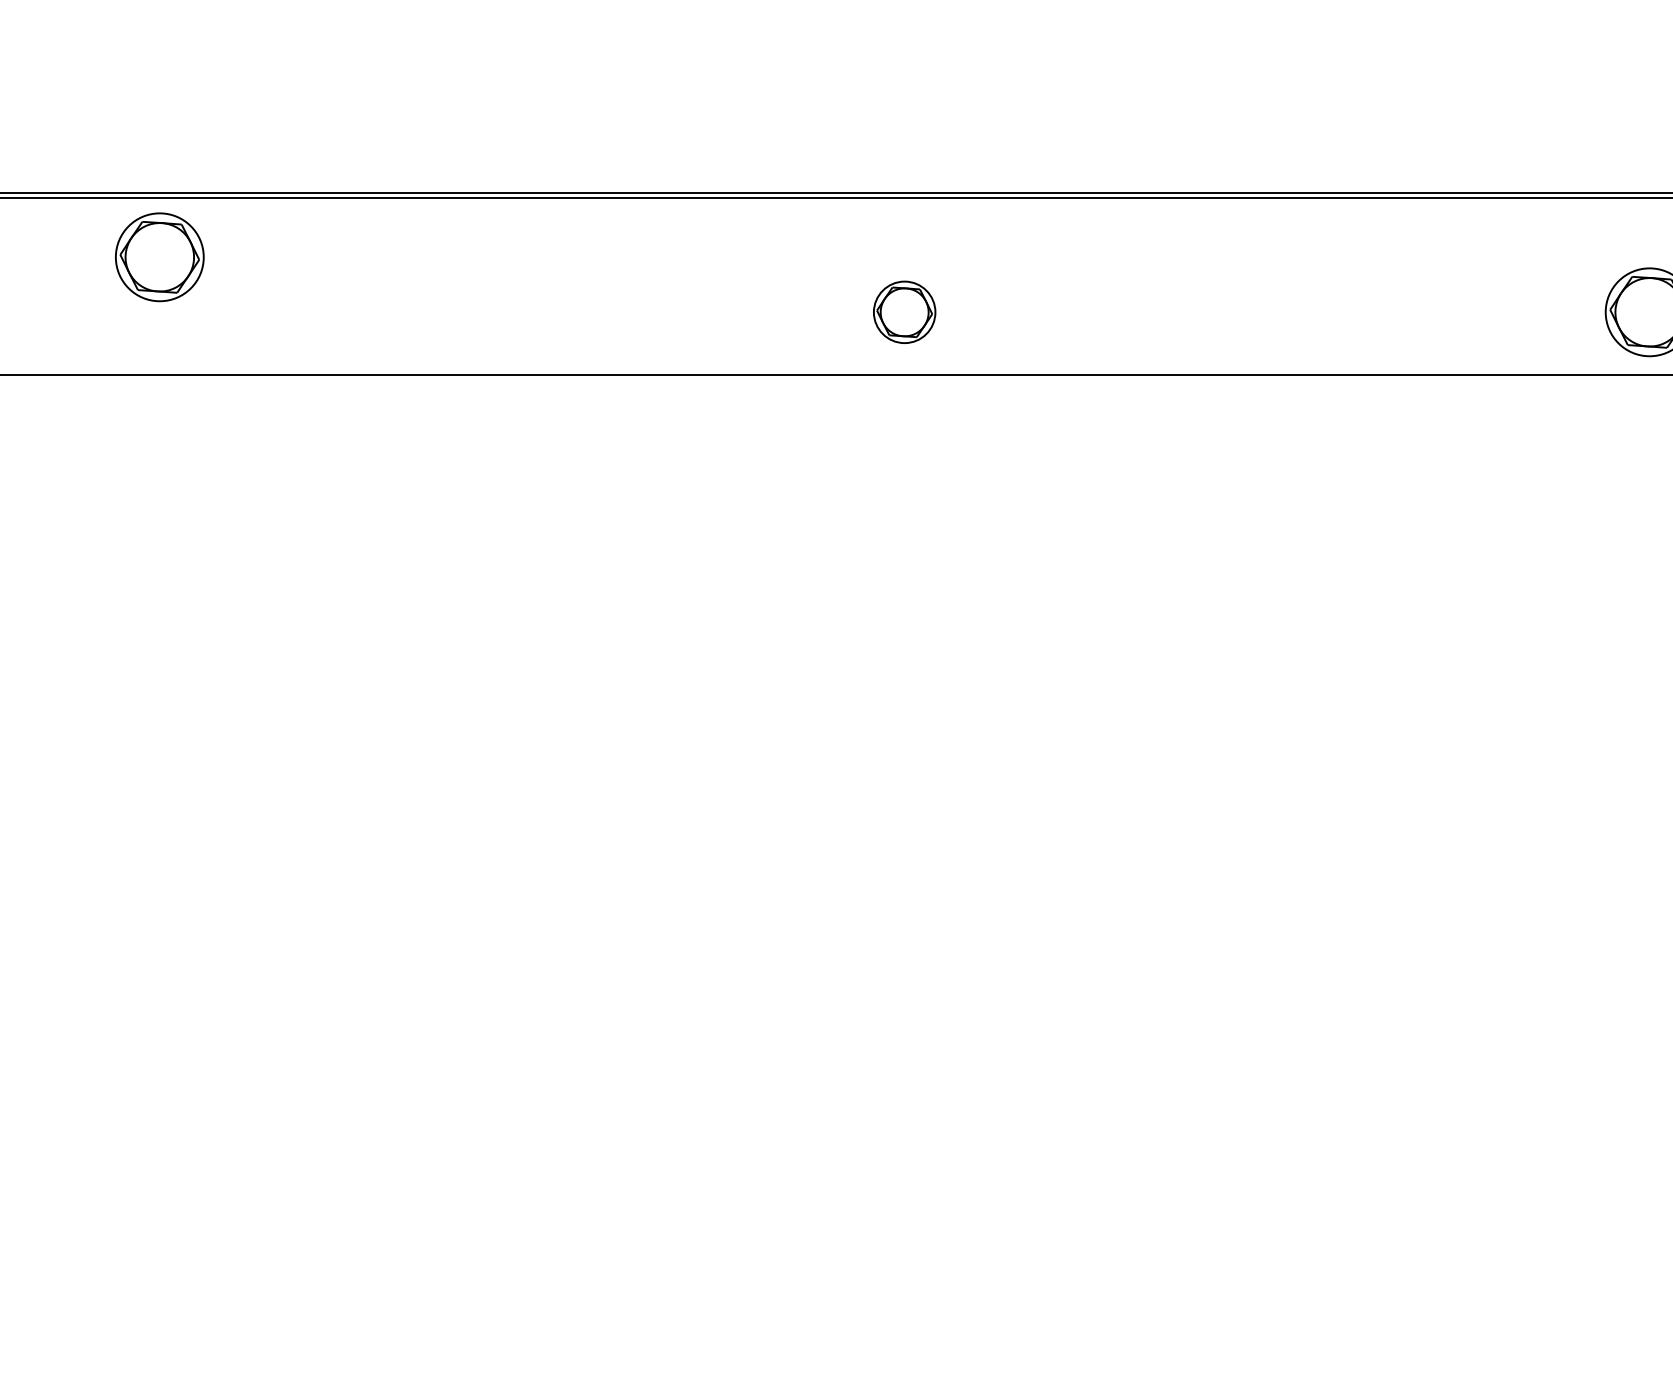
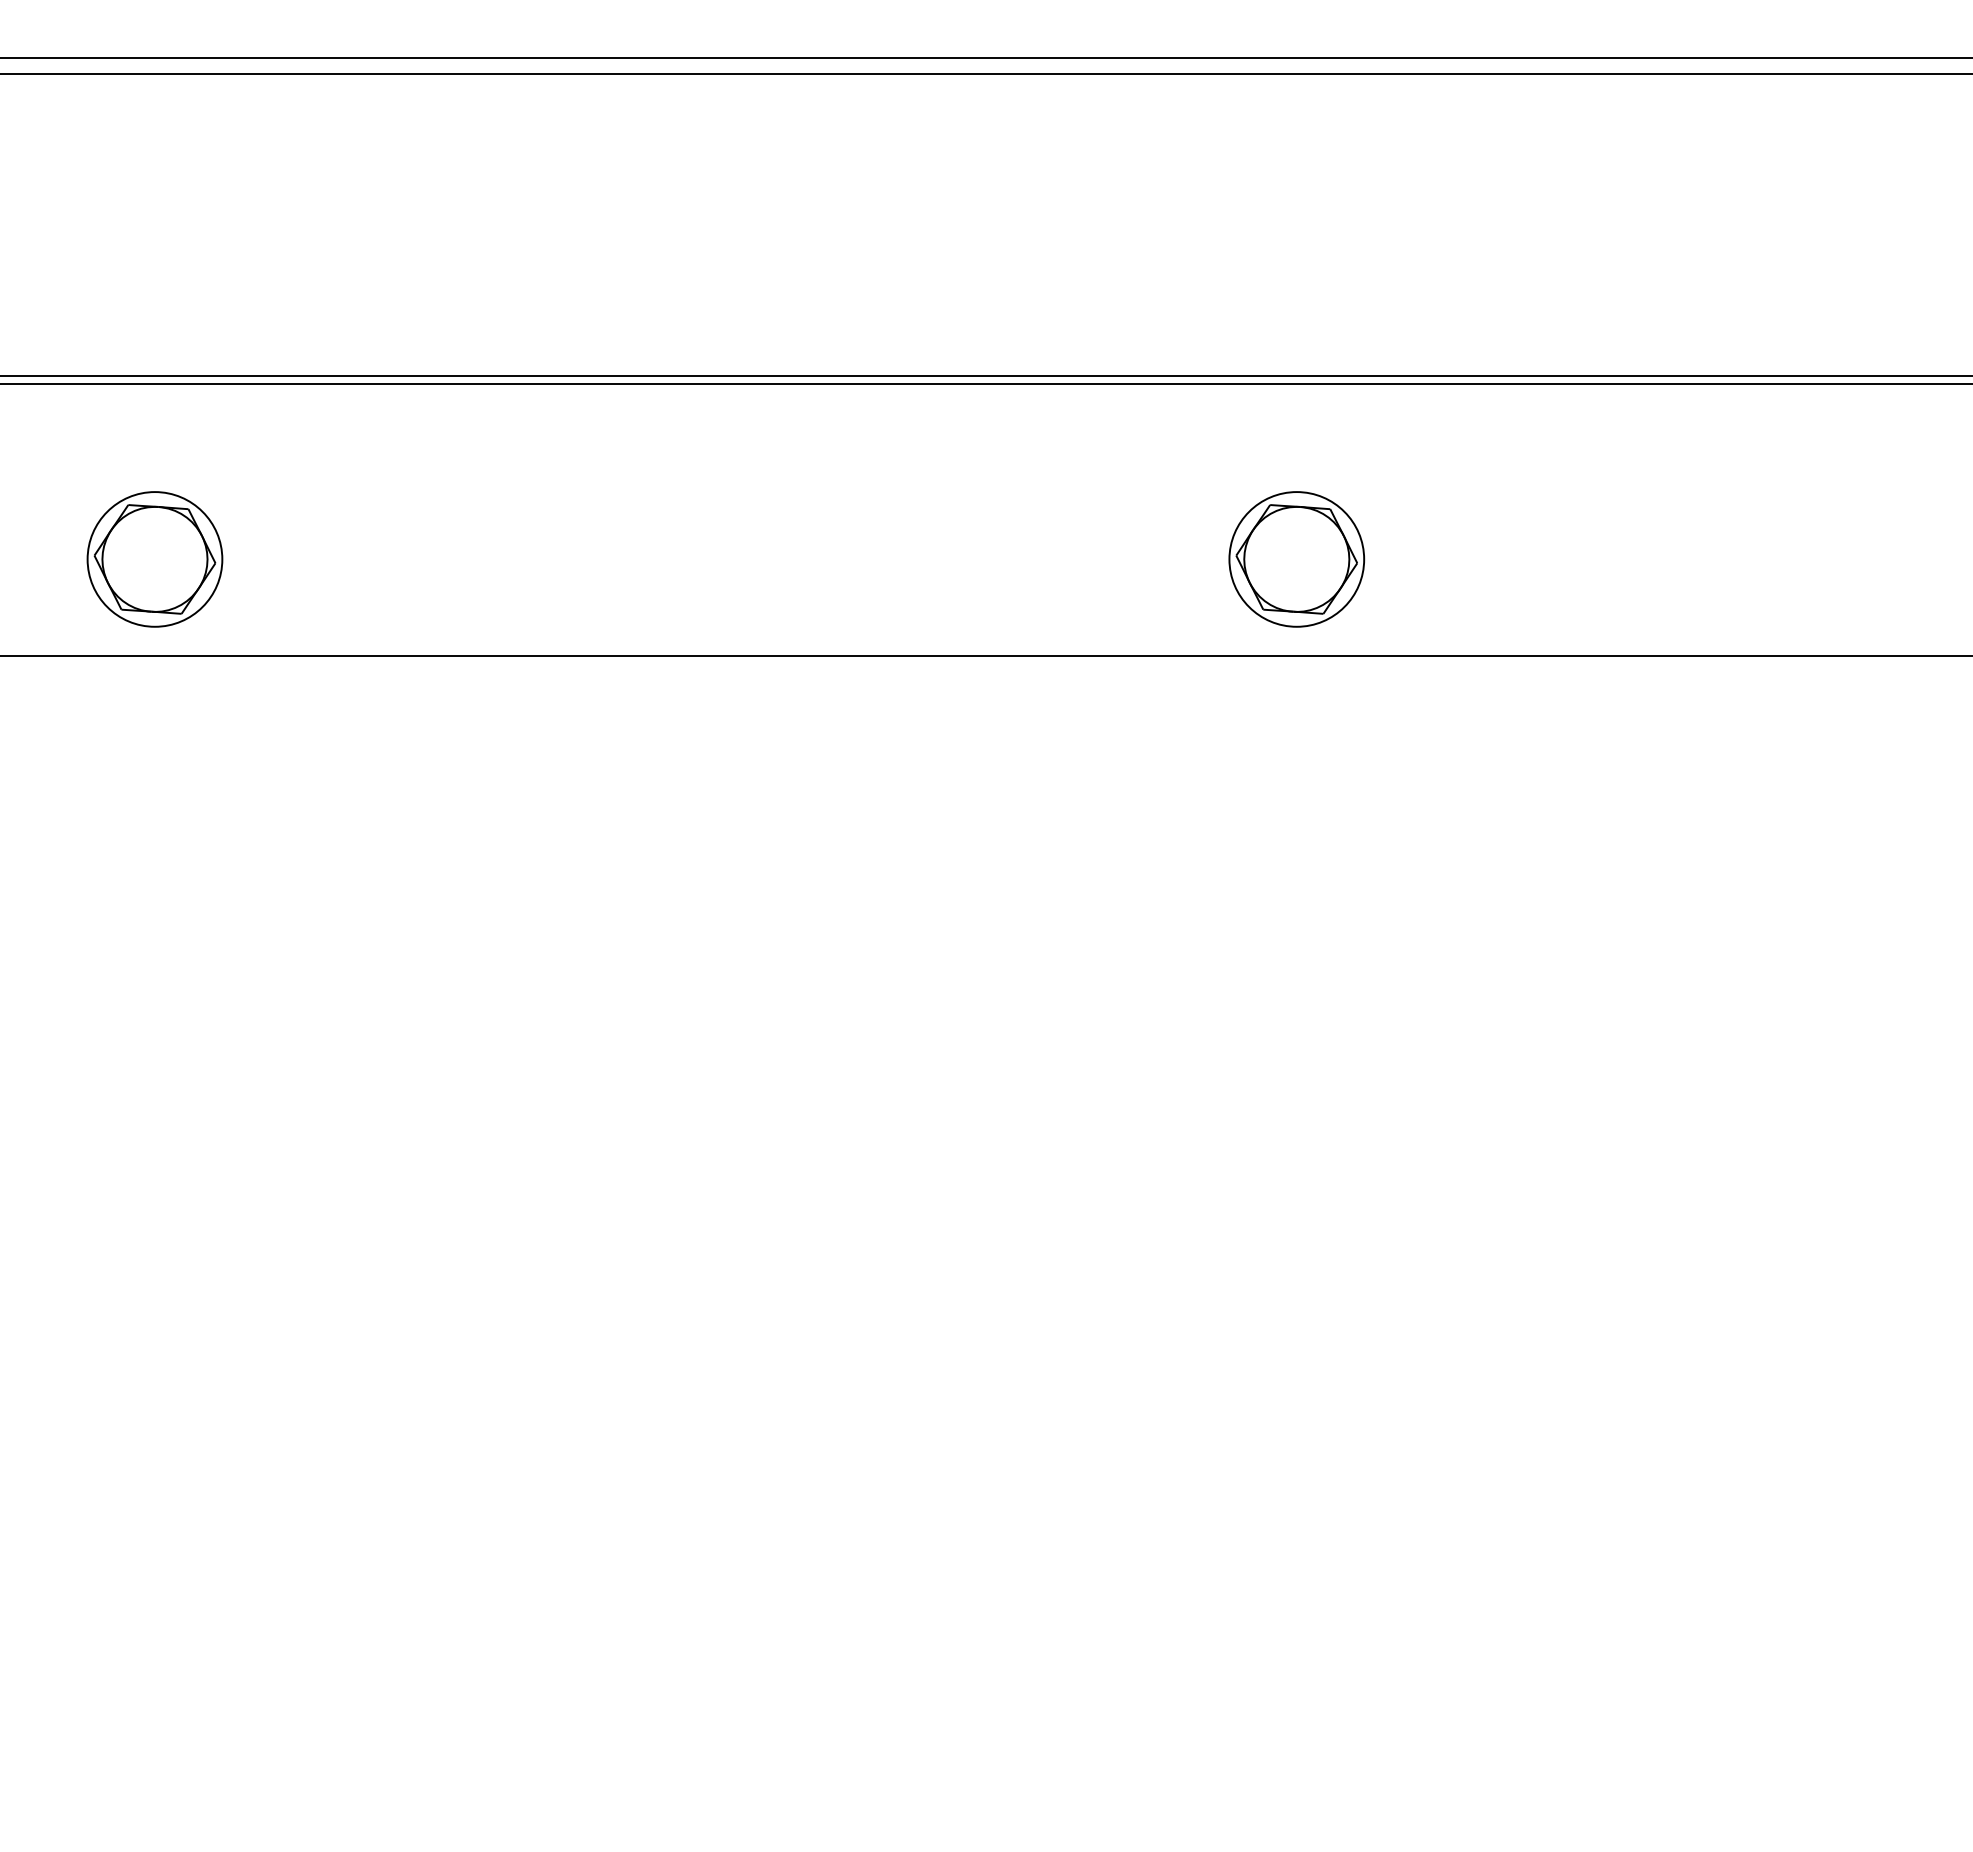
part: (159, 257) -> (154, 559), moved
part: (904, 312) -> (1296, 559), size x1.43

